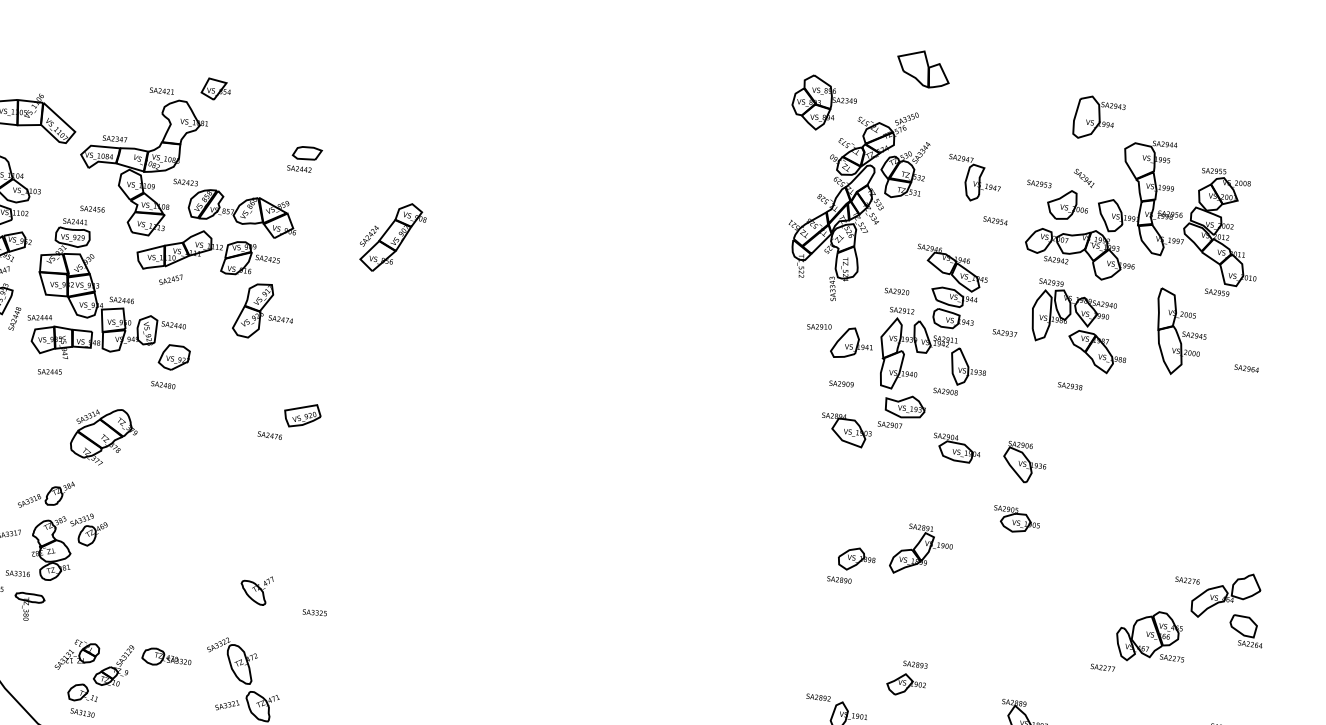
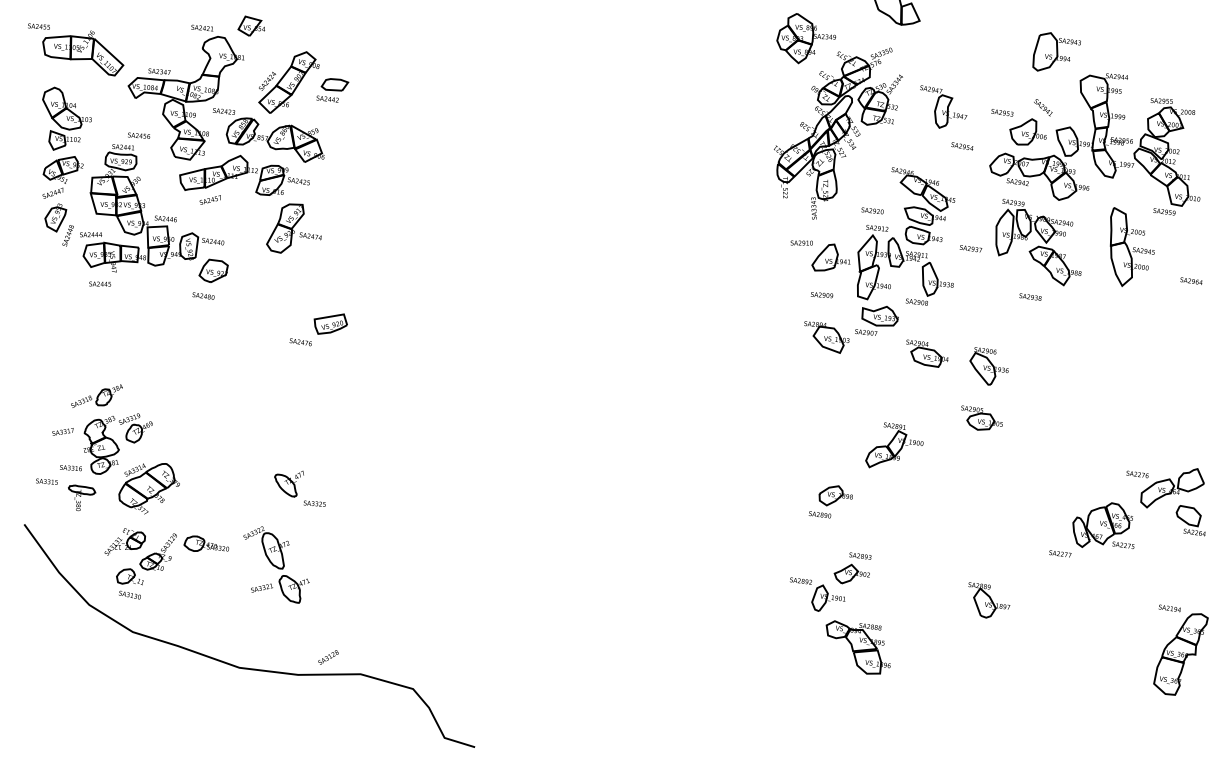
part: (392, 237) -> (288, 82), moved
part: (102, 436) -> (148, 488), moved
part: (850, 565) -> (830, 501), moved
text: (314, 612) -> (314, 503), moved
part: (906, 678) -> (852, 568), moved

